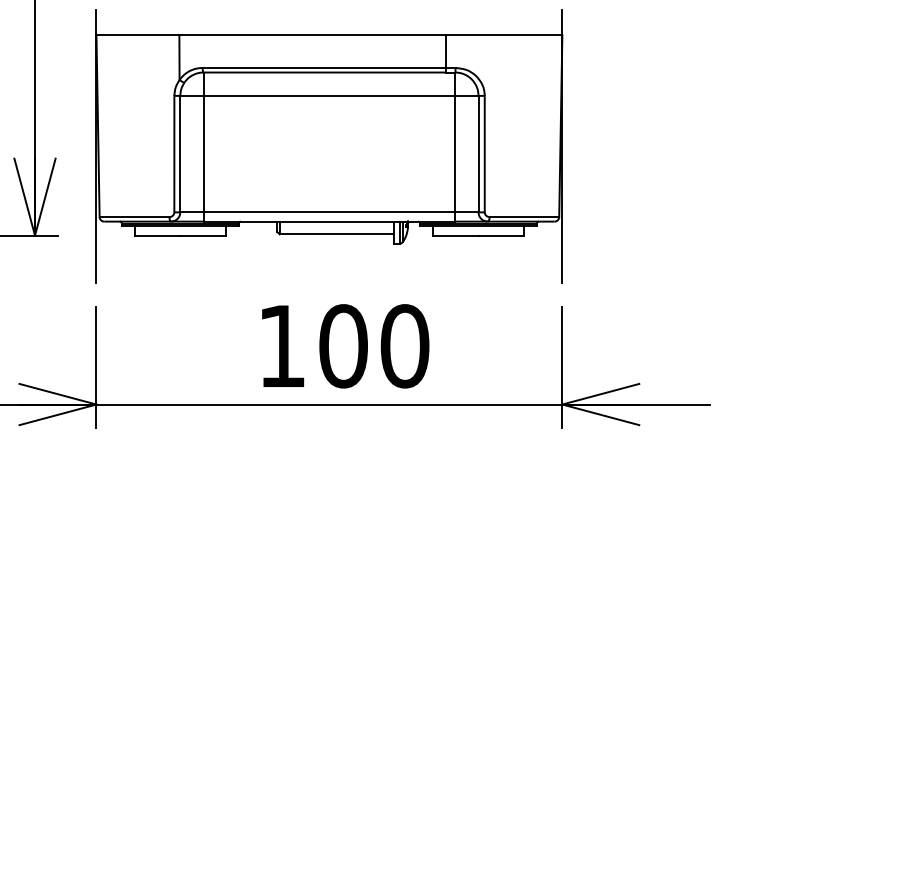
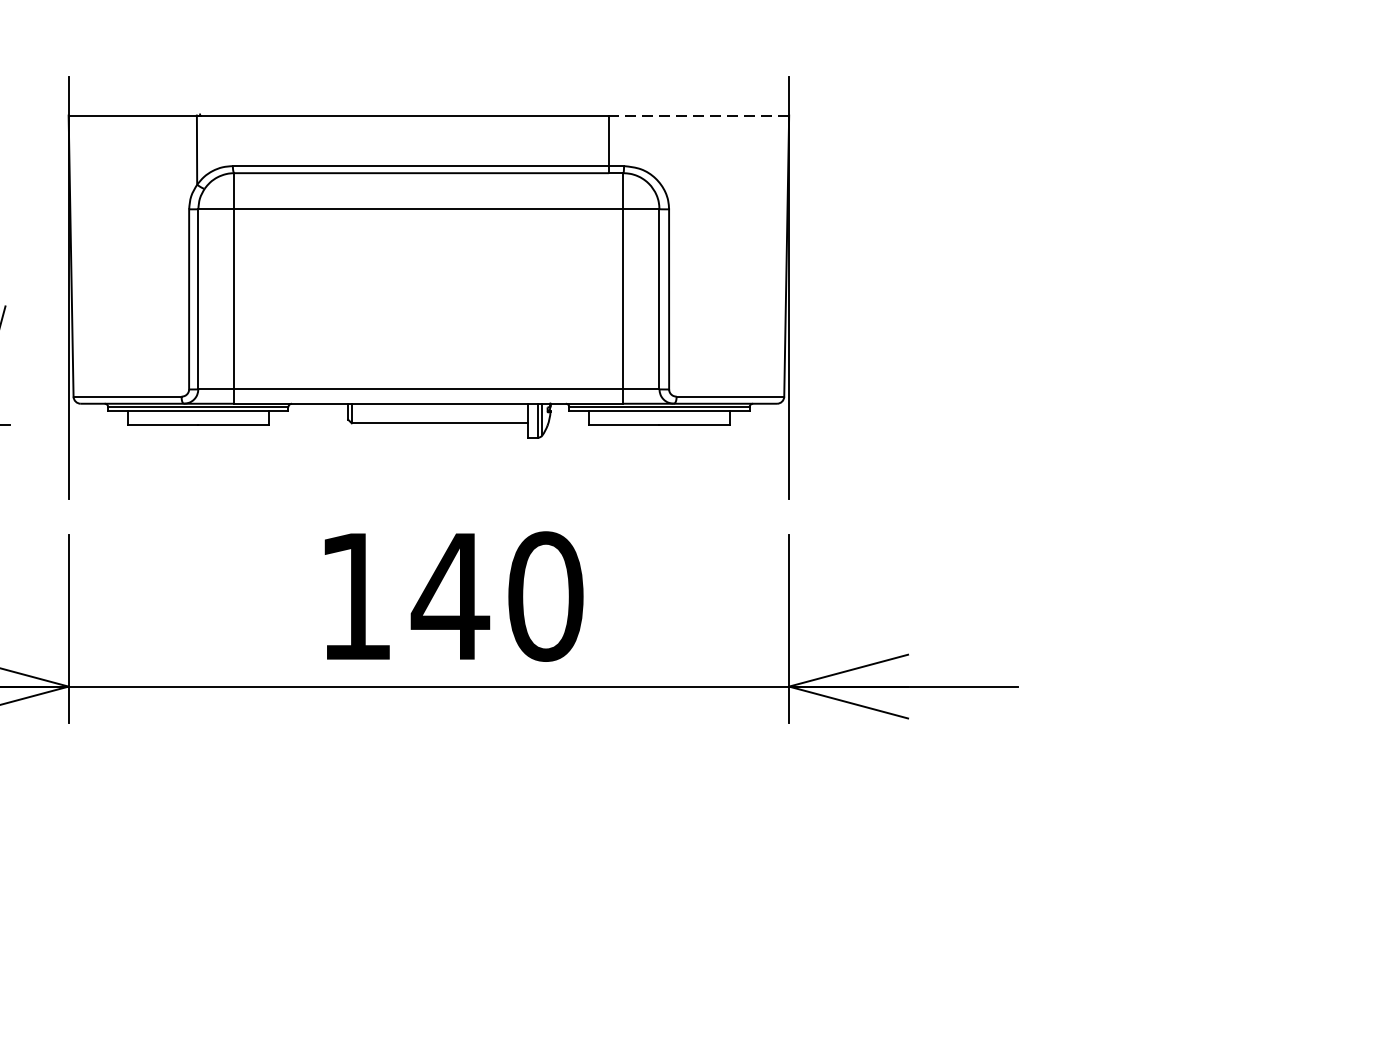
line: (503, 35) -> (698, 115), solid -> dashed
text: (342, 346) -> (449, 596), 100 -> 140

